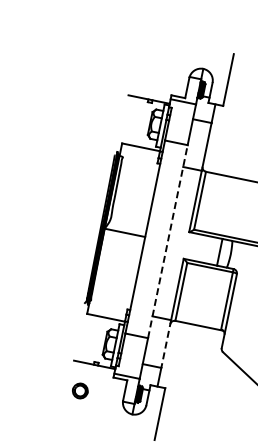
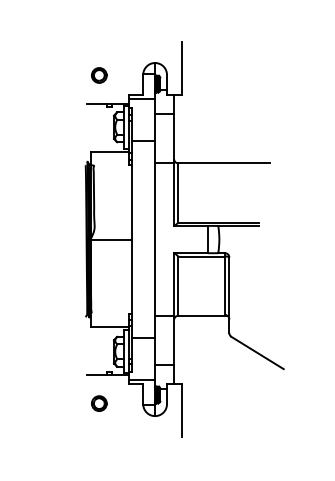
part: (146, 69) -> (99, 75), added
line: (168, 241) -> (155, 239), dashed -> solid
line: (166, 344) -> (174, 340), dashed -> solid

